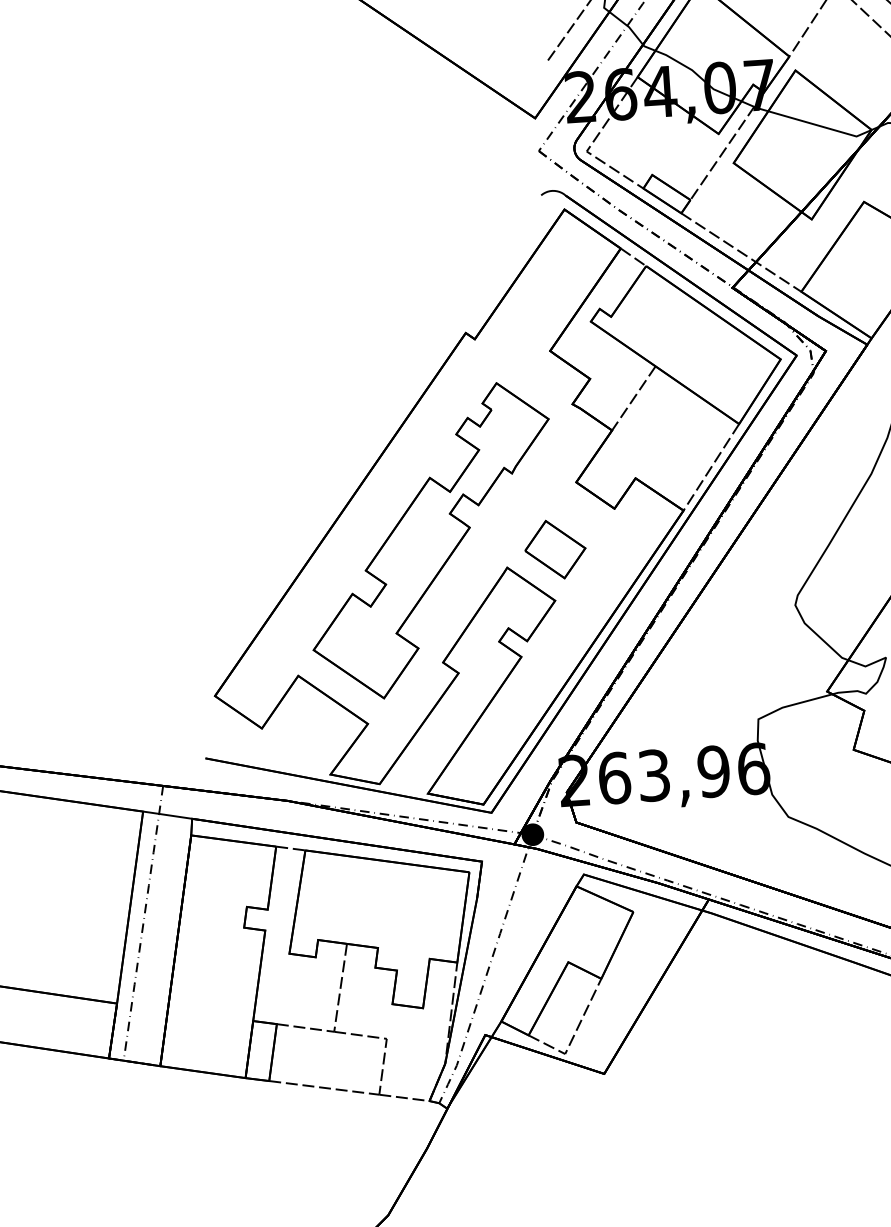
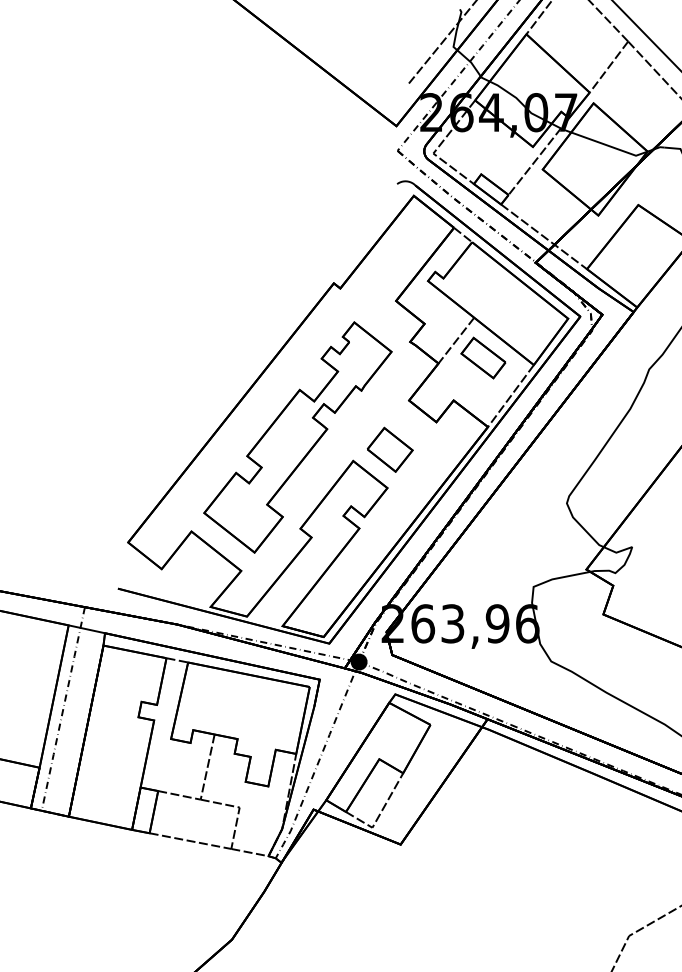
part: (671, 418) -> (483, 357), added

